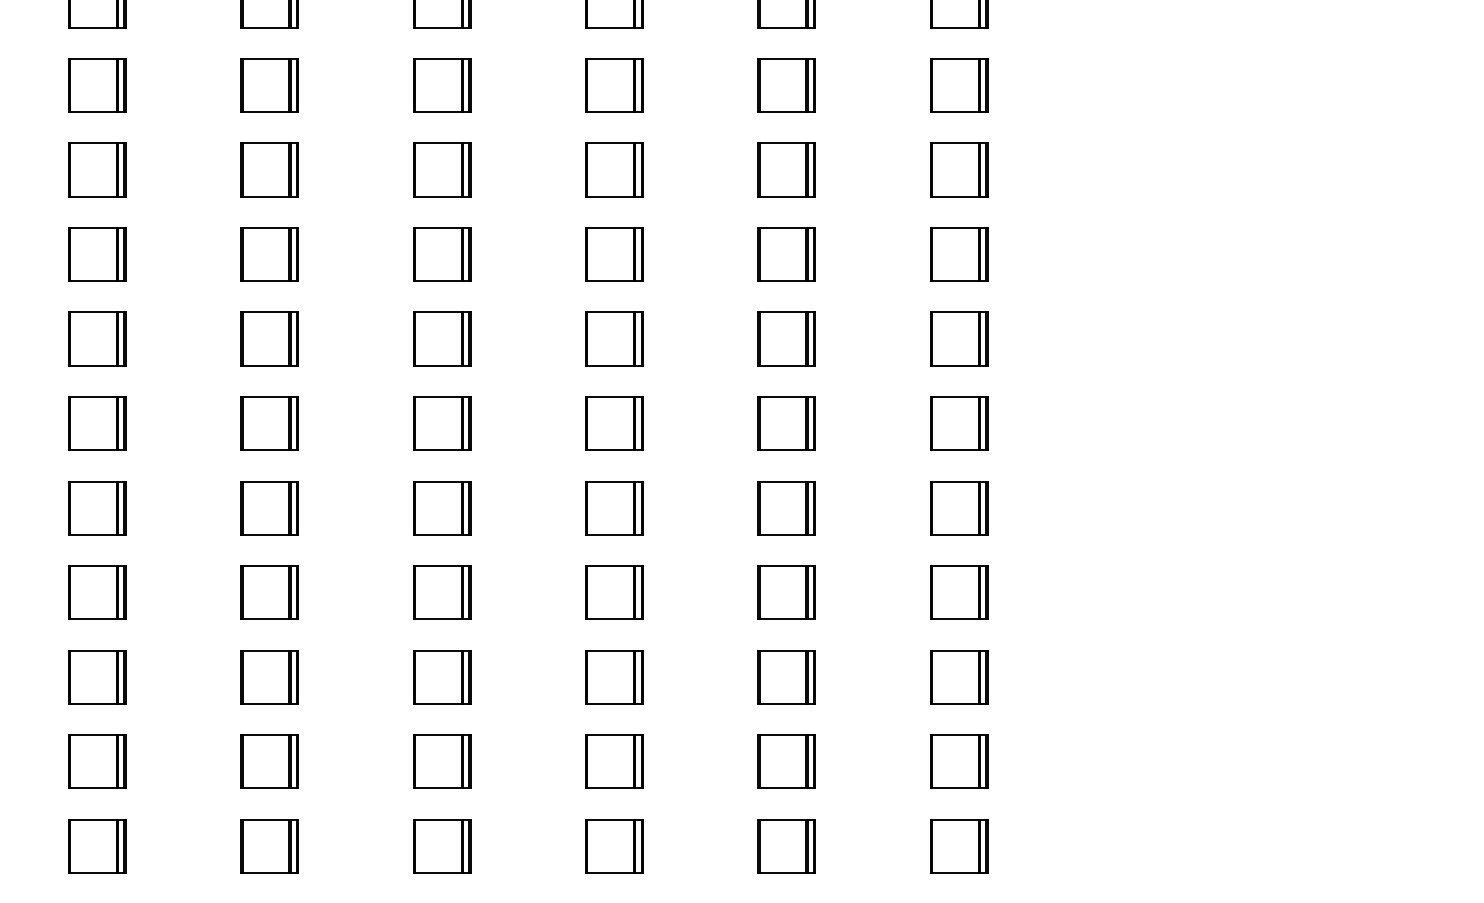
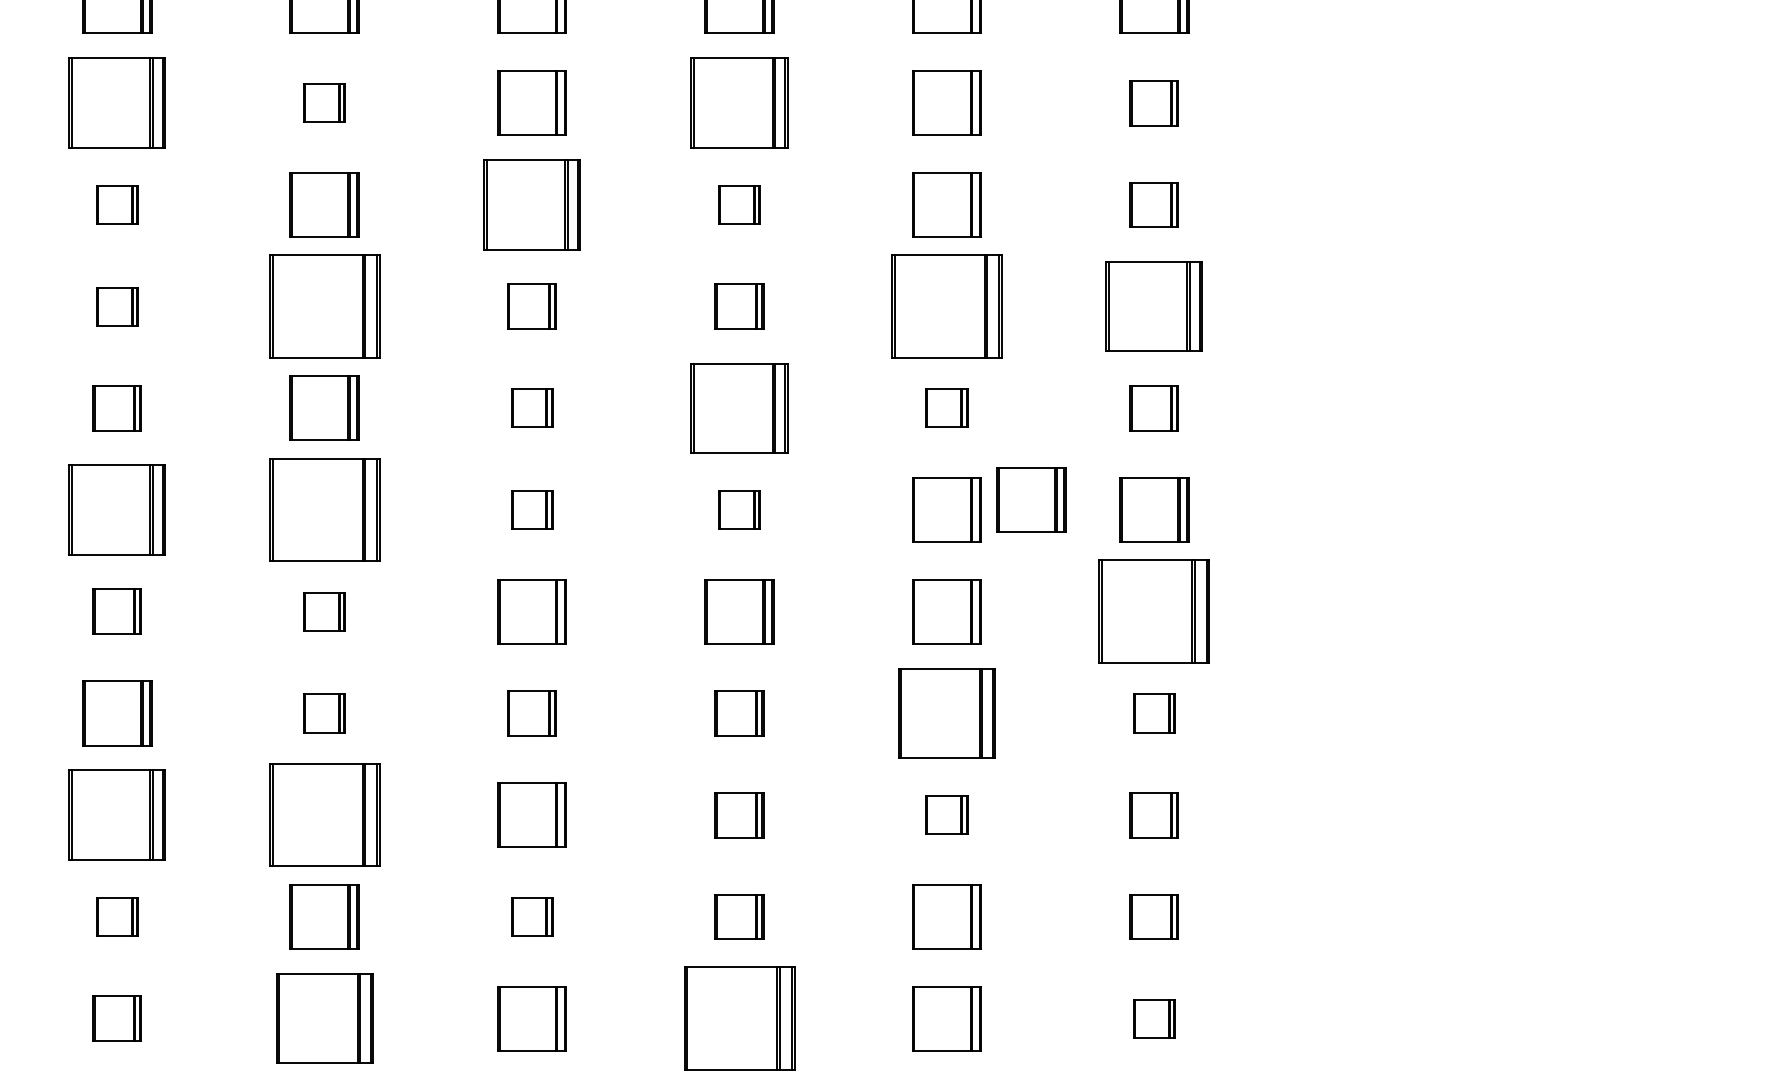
part: (97, 84) -> (117, 102), size x1.4
part: (269, 84) -> (324, 102), size x0.6
part: (614, 84) -> (739, 102), size x1.4
part: (959, 84) -> (1154, 102), size x0.7
part: (97, 169) -> (117, 204), size x0.6
part: (441, 169) -> (531, 204), size x1.4
part: (614, 169) -> (739, 204), size x0.6
part: (959, 169) -> (1154, 204), size x0.7
part: (97, 254) -> (117, 306), size x0.6
part: (269, 254) -> (324, 306), size x1.6
part: (441, 254) -> (531, 306), size x0.7
part: (614, 254) -> (739, 306), size x0.7
part: (786, 254) -> (946, 306), size x1.6
part: (959, 254) -> (1154, 306), size x1.4
part: (97, 338) -> (117, 407), size x0.7
part: (441, 338) -> (531, 407), size x0.6
part: (614, 338) -> (739, 407), size x1.4
part: (786, 338) -> (946, 407), size x0.6
part: (959, 338) -> (1154, 407), size x0.7
part: (857, 414) -> (1031, 499), added
part: (97, 423) -> (117, 509), size x1.4
part: (269, 423) -> (324, 509), size x1.6
part: (441, 423) -> (531, 509), size x0.6
part: (614, 423) -> (739, 509), size x0.6
part: (97, 508) -> (117, 611), size x0.7
part: (269, 508) -> (324, 611), size x0.6
part: (959, 508) -> (1154, 611), size x1.6
part: (269, 592) -> (324, 713), size x0.6
part: (441, 592) -> (531, 713), size x0.7
part: (614, 592) -> (739, 713), size x0.7
part: (786, 592) -> (946, 713), size x1.4
part: (959, 592) -> (1154, 713), size x0.6
part: (97, 676) -> (117, 814), size x1.4
part: (269, 676) -> (324, 814), size x1.6
part: (614, 676) -> (739, 814), size x0.7
part: (786, 676) -> (946, 814), size x0.6
part: (959, 676) -> (1154, 814), size x0.7
part: (97, 761) -> (117, 916), size x0.6
part: (441, 761) -> (531, 916), size x0.6
part: (614, 761) -> (739, 916), size x0.7
part: (959, 761) -> (1154, 916), size x0.7
part: (97, 846) -> (117, 1018), size x0.7
part: (269, 846) -> (324, 1018), size x1.4
part: (614, 846) -> (739, 1018), size x1.6
part: (959, 846) -> (1154, 1018), size x0.6

